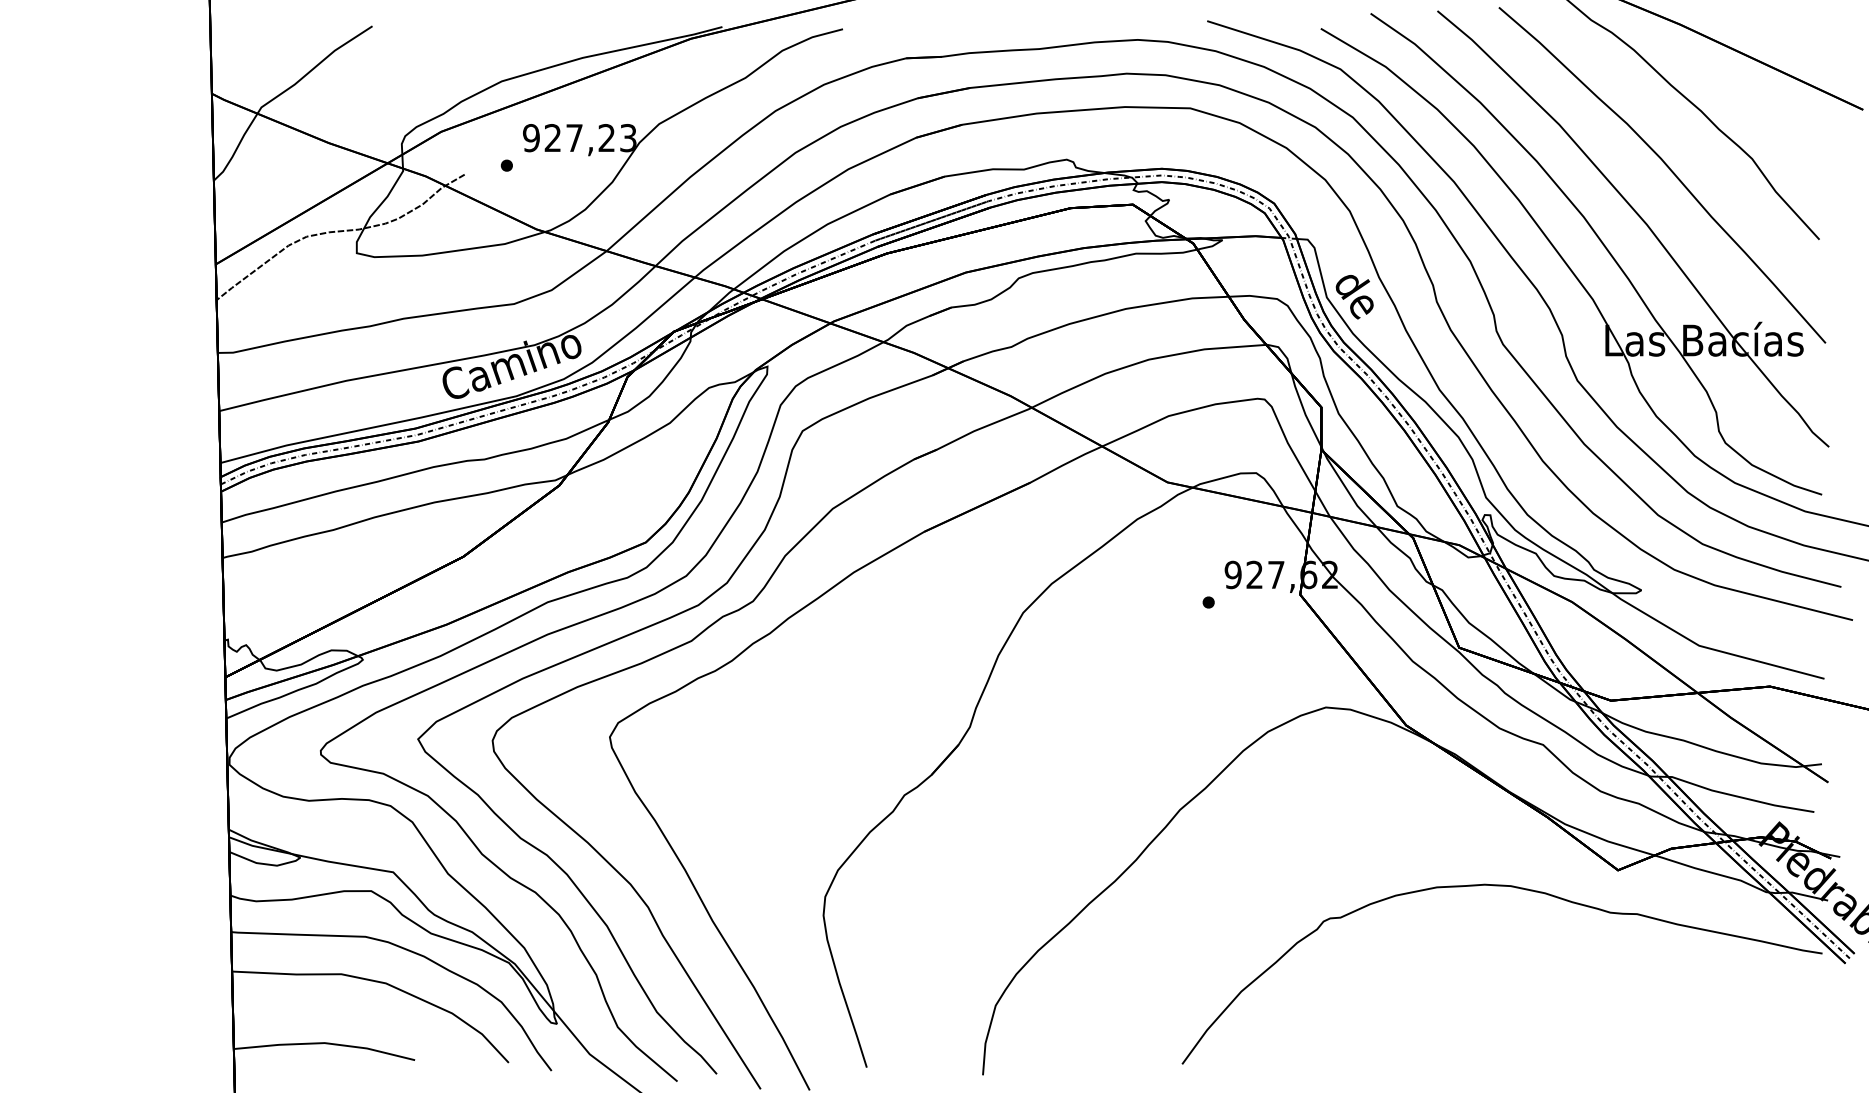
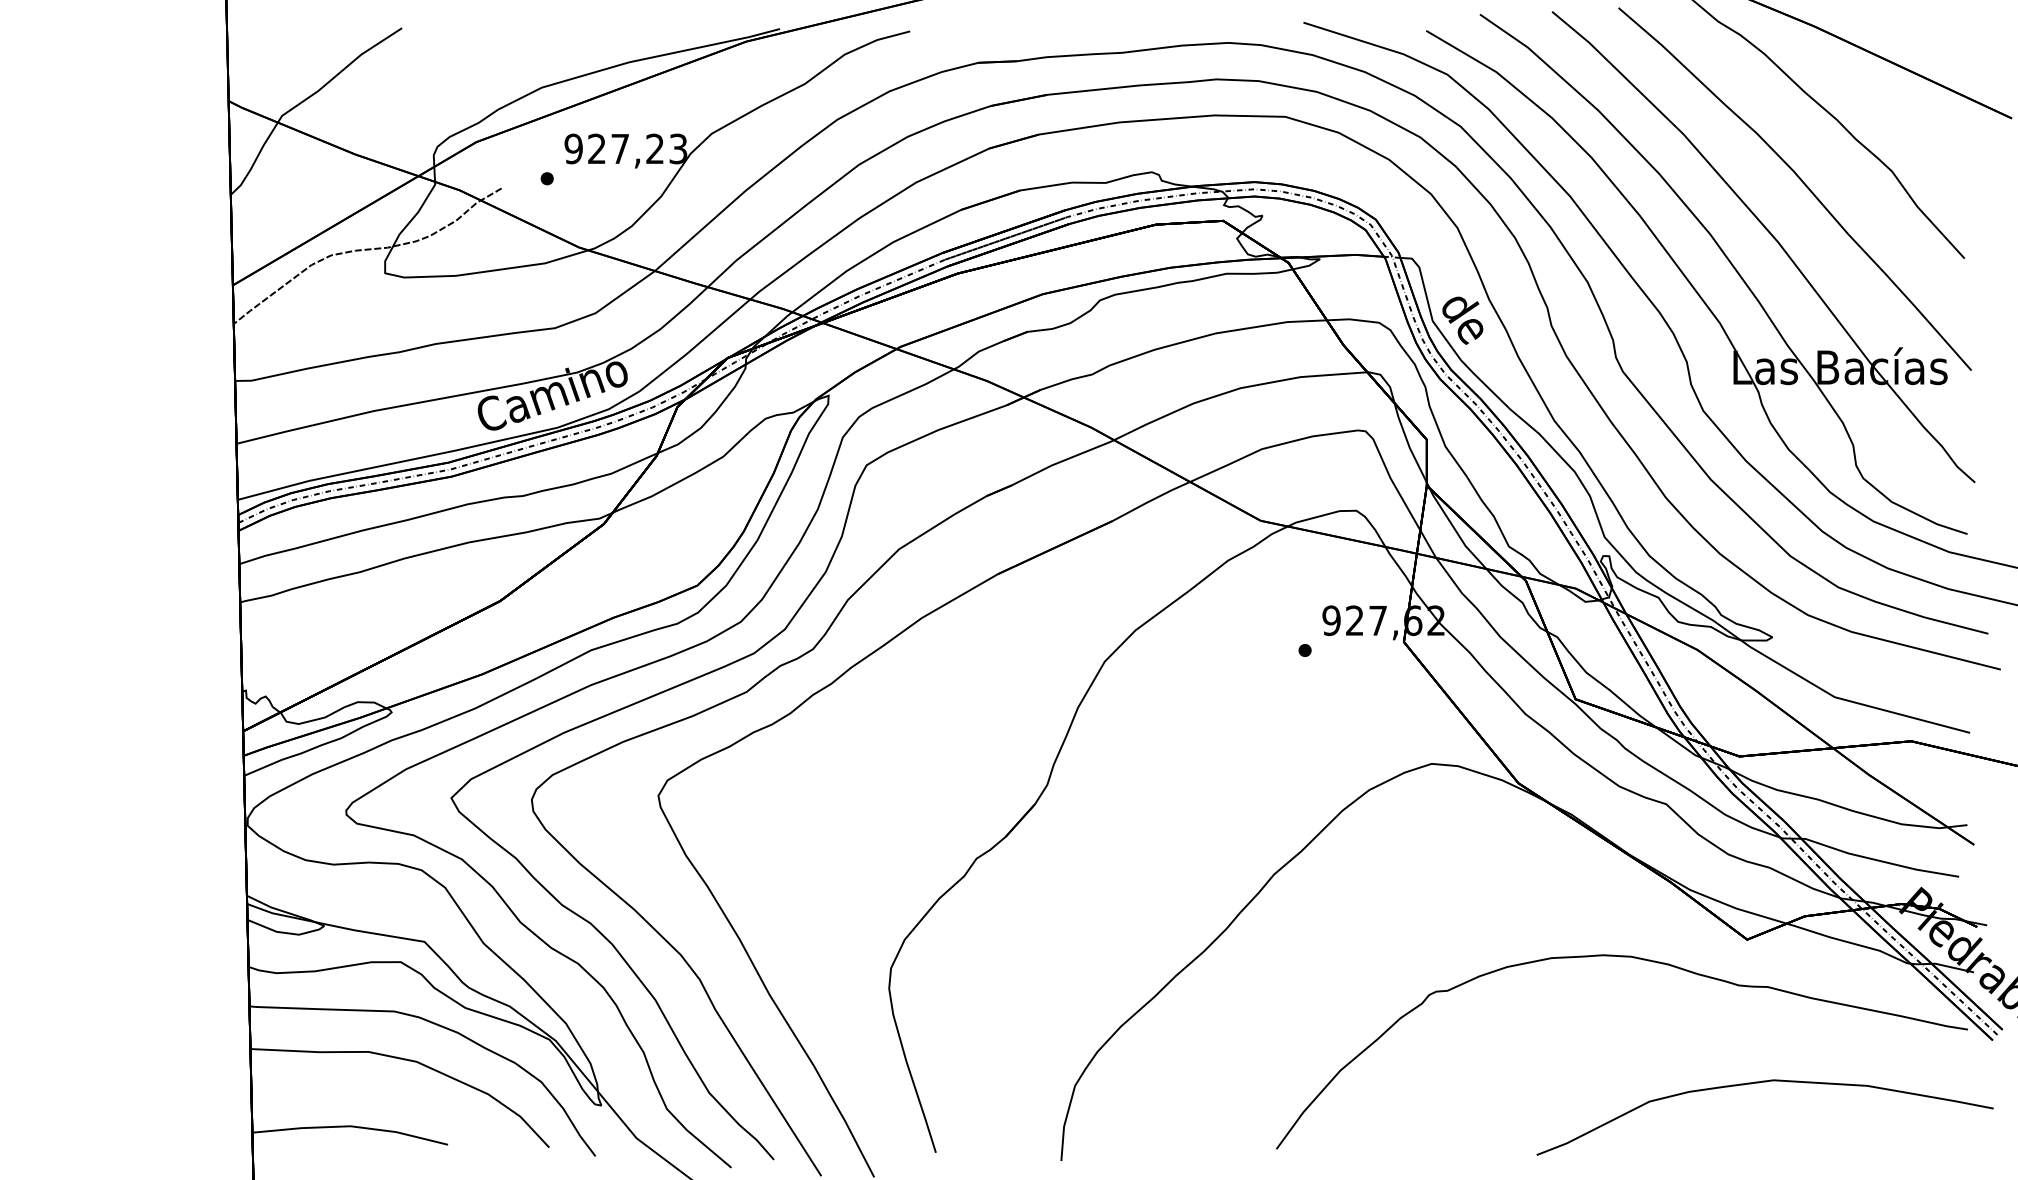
curve: (1629, 1003) -> (1759, 1083), added

